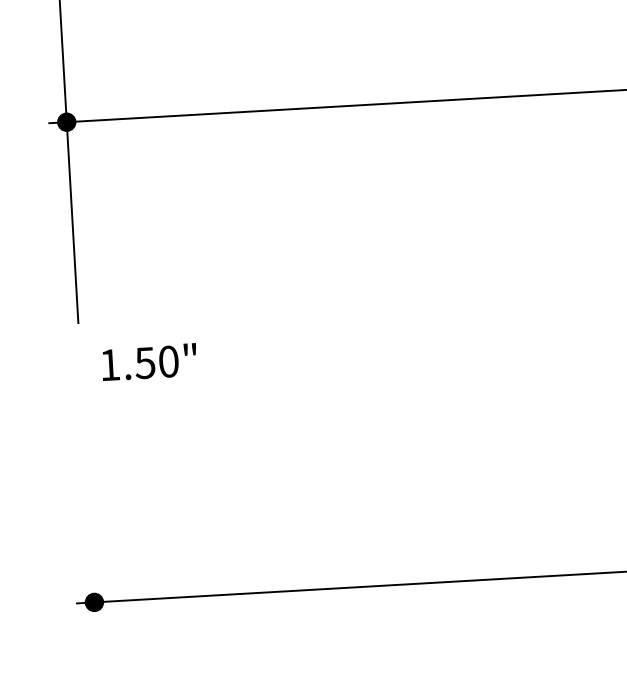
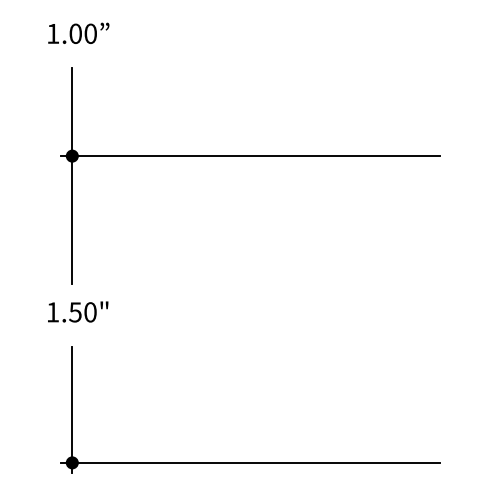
text: (149, 361) -> (78, 311), moved
line: (89, 518) -> (72, 409), added

